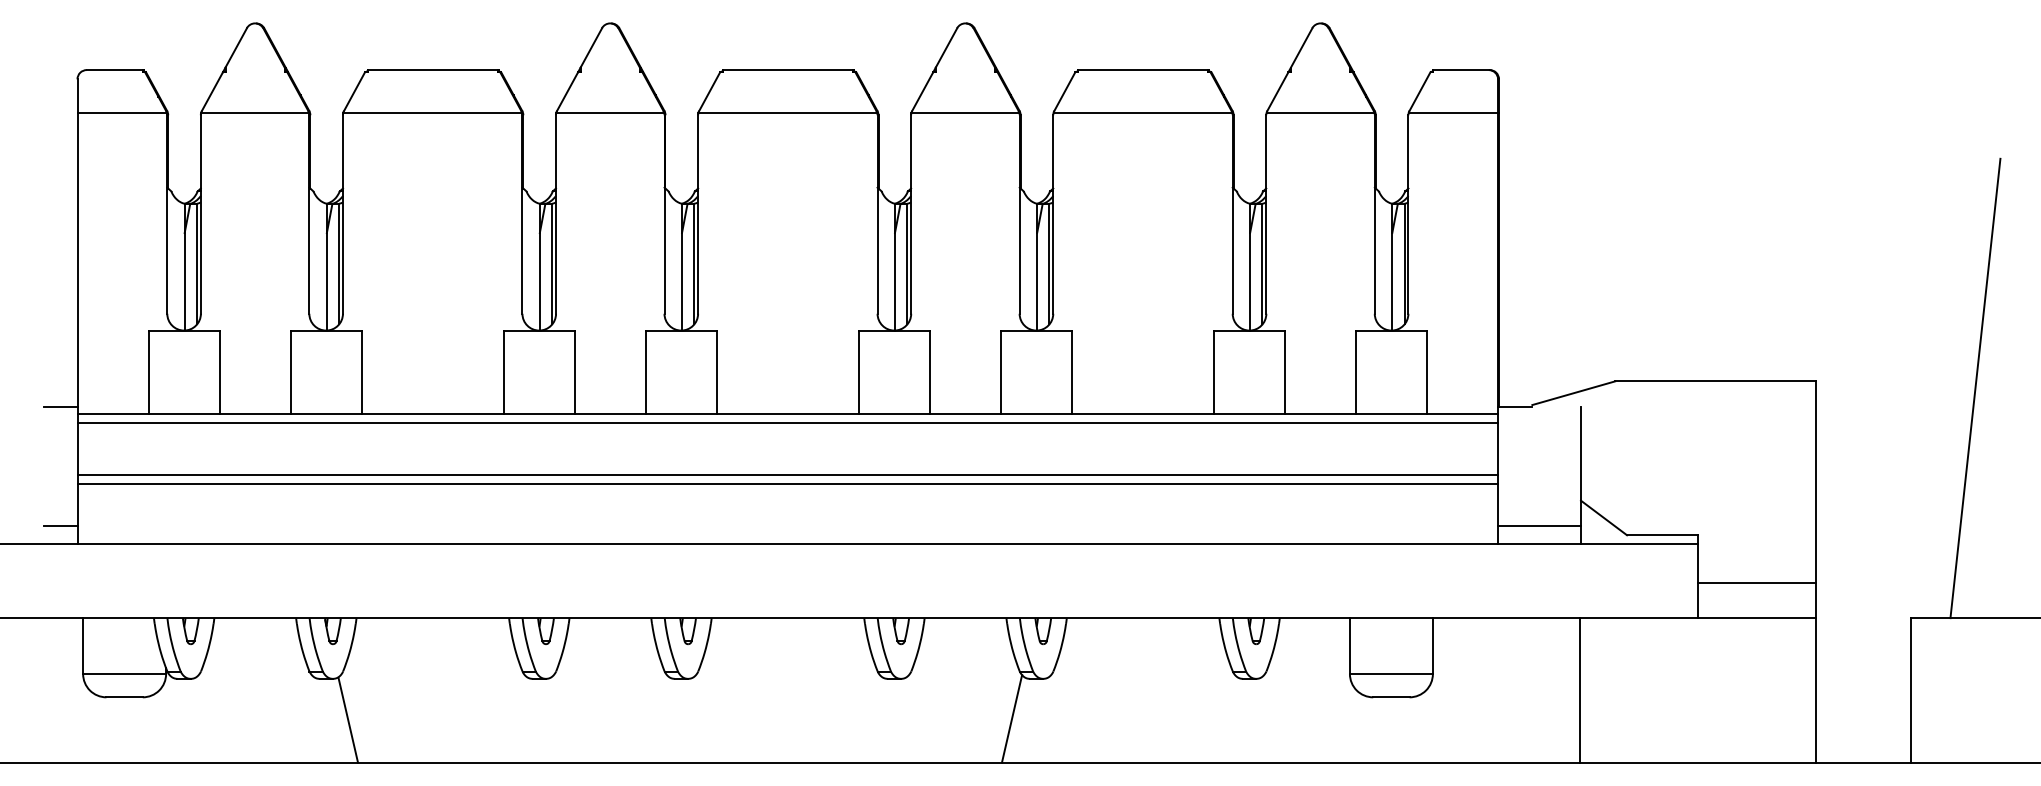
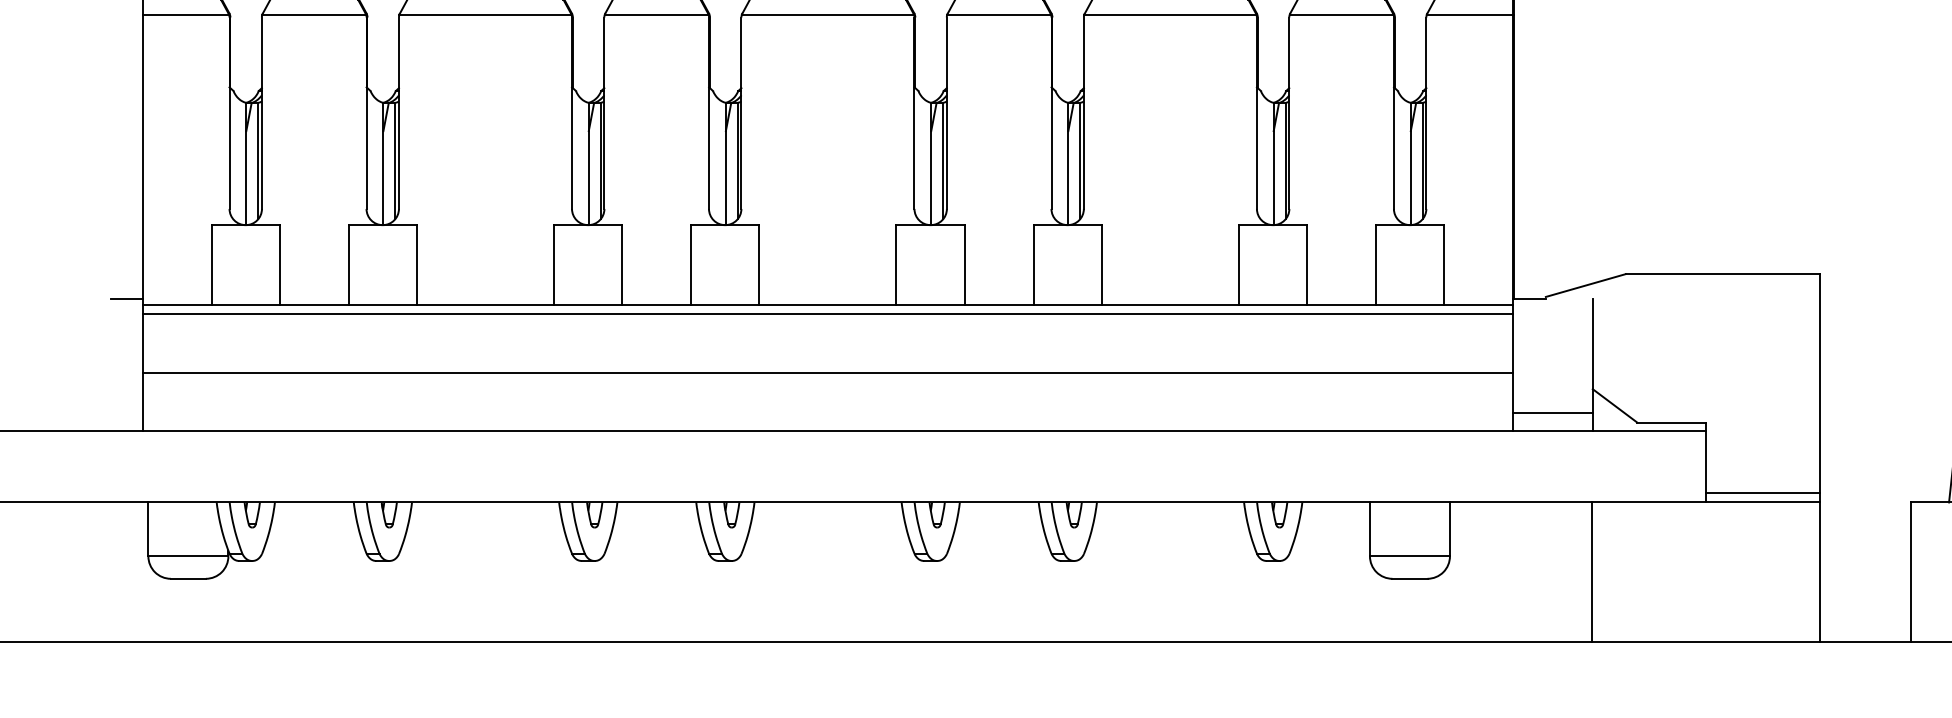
line: (787, 475) -> (827, 364), removed
line: (60, 525) -> (126, 413), removed
line: (1757, 582) -> (1762, 493), moved
line: (1012, 718) -> (1044, 599), removed
line: (348, 719) -> (404, 600), removed

